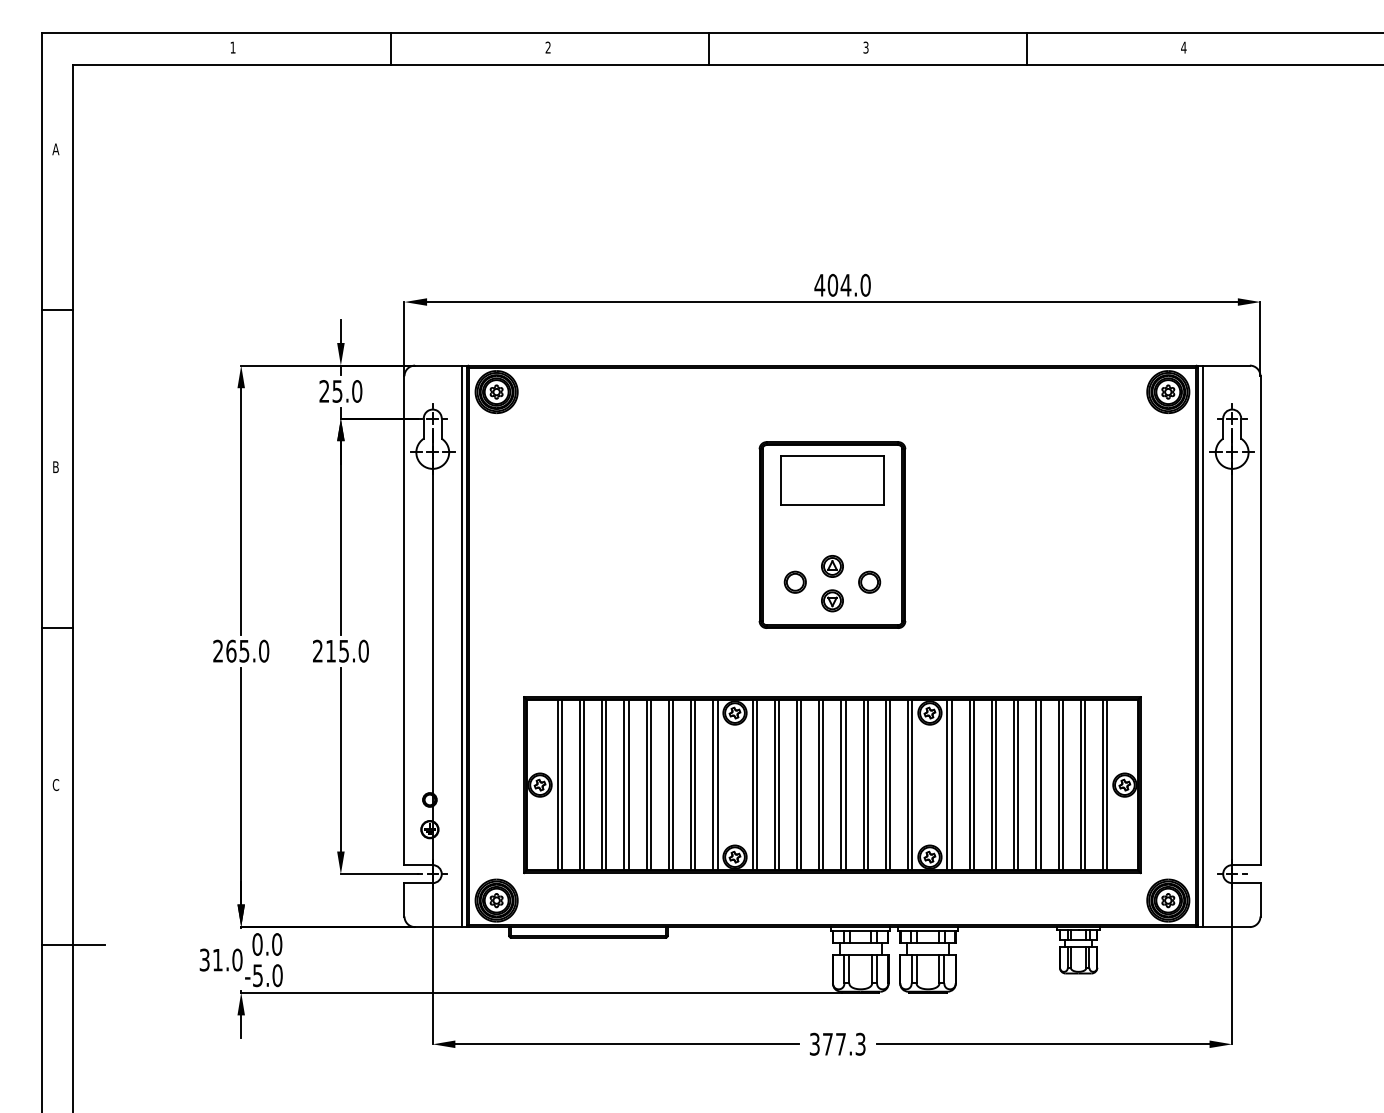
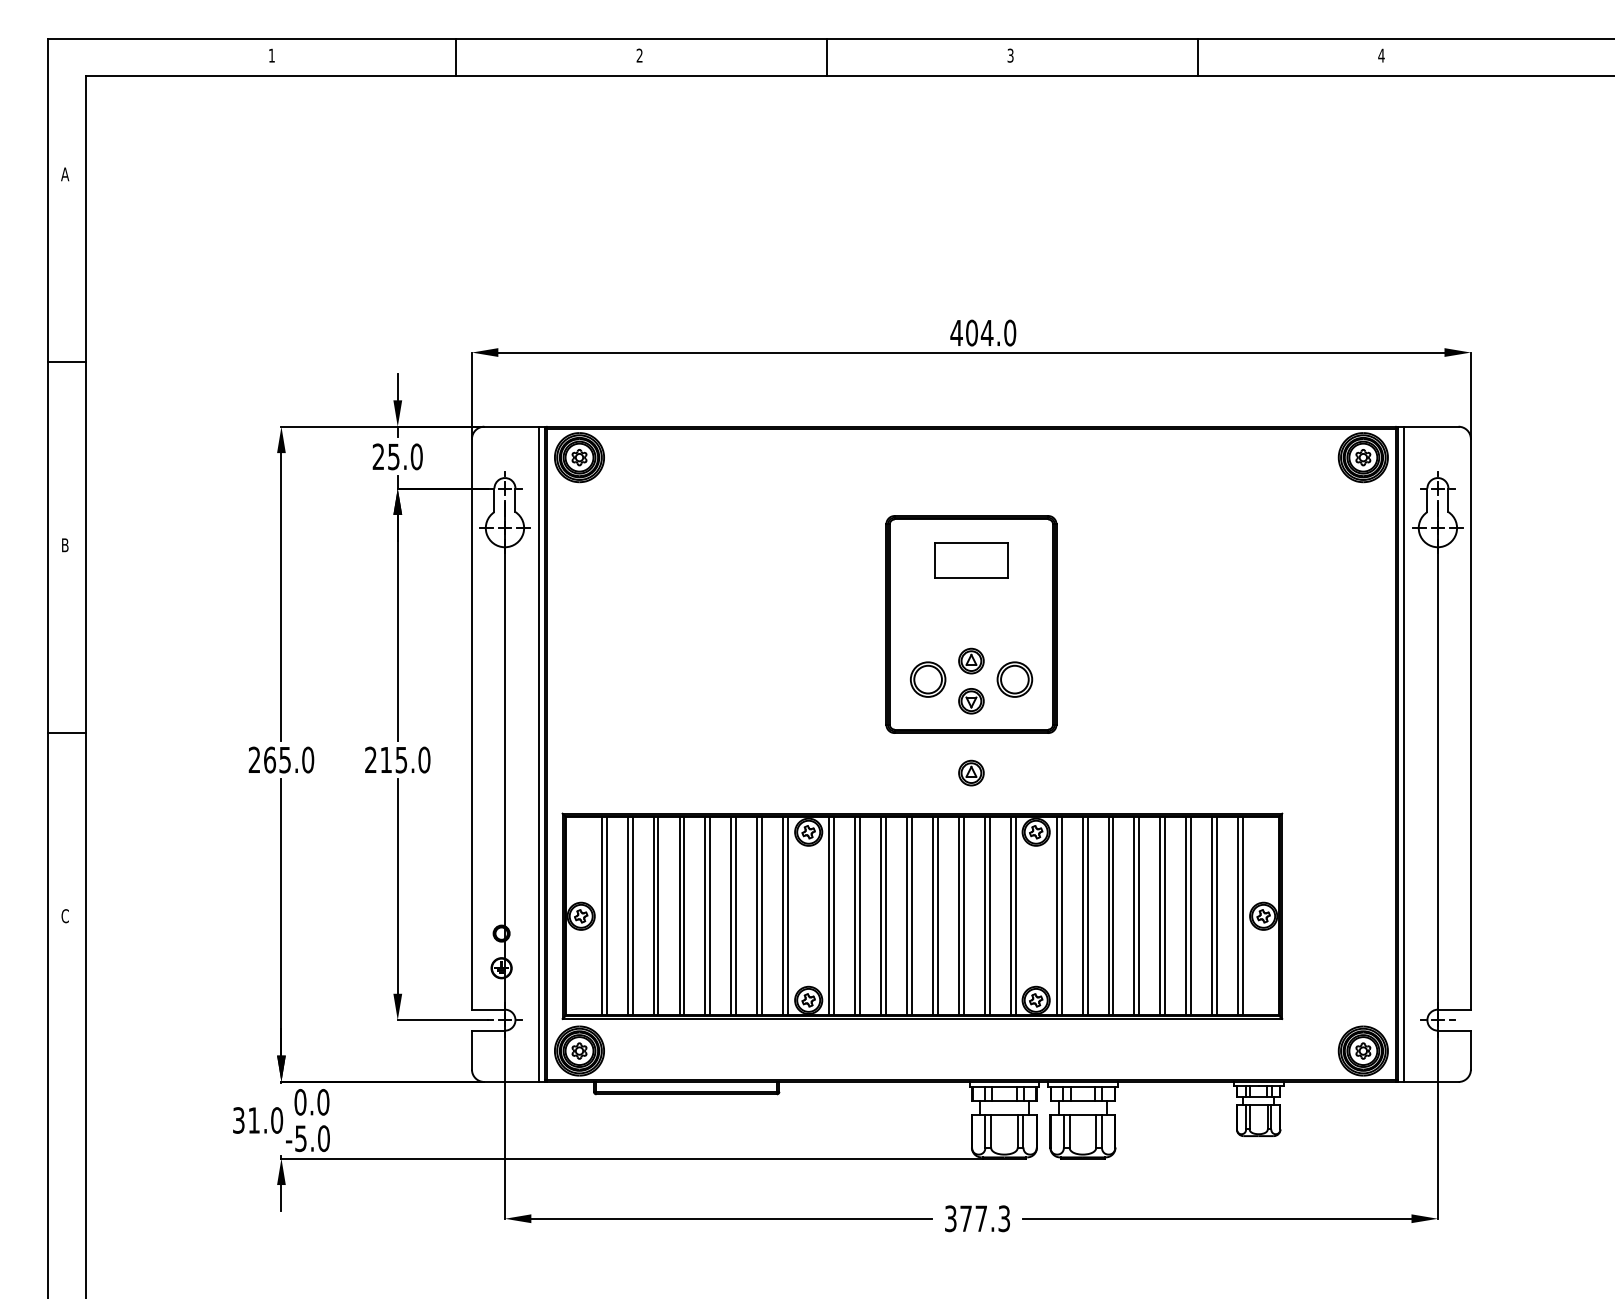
part: (832, 480) -> (971, 560), size x0.6
part: (794, 582) -> (927, 679), size x1.4
part: (869, 582) -> (1014, 679), size x1.4
part: (832, 661) -> (971, 772), added
part: (832, 784) -> (922, 915), moved
line: (73, 945) -> (85, 1103), removed

